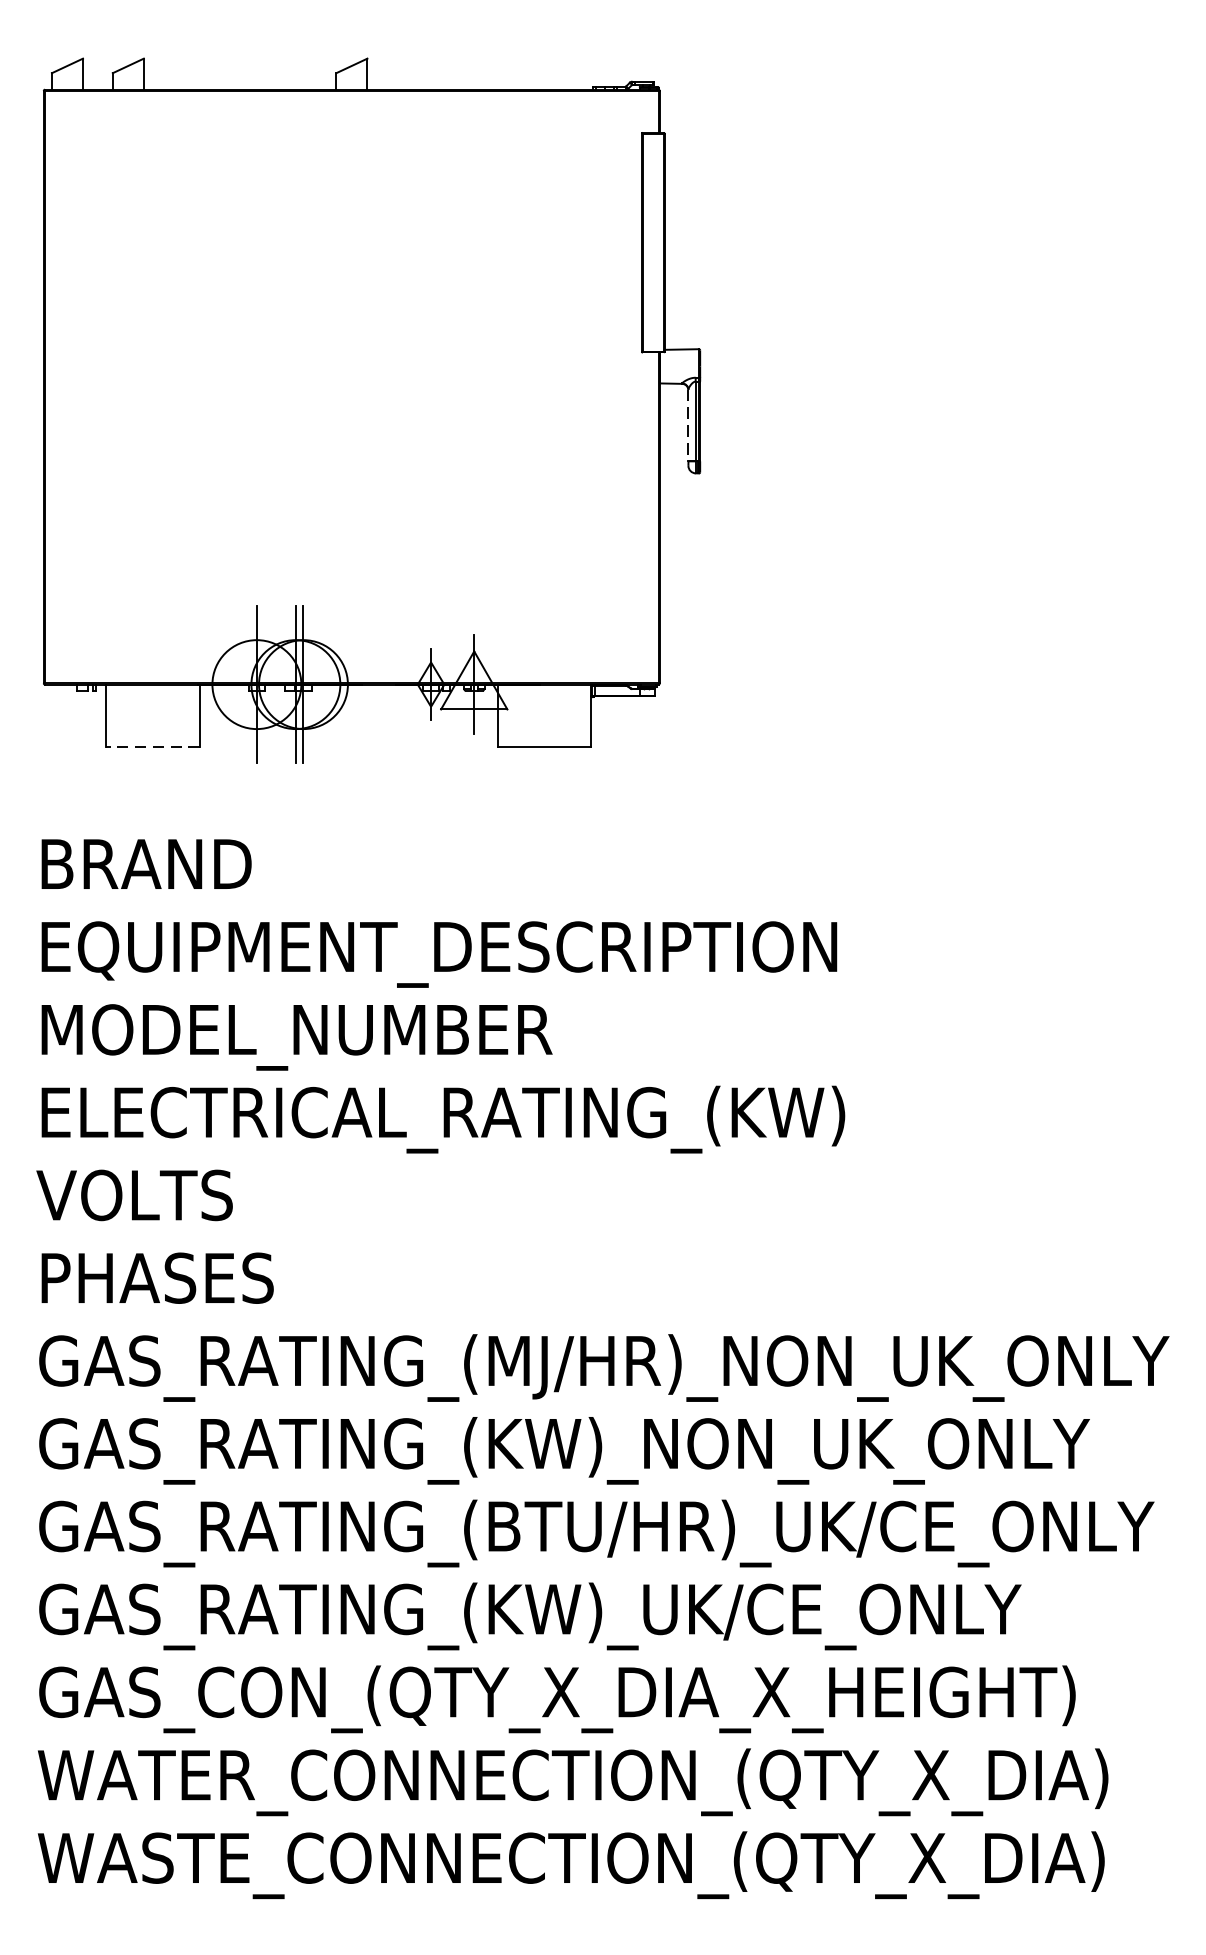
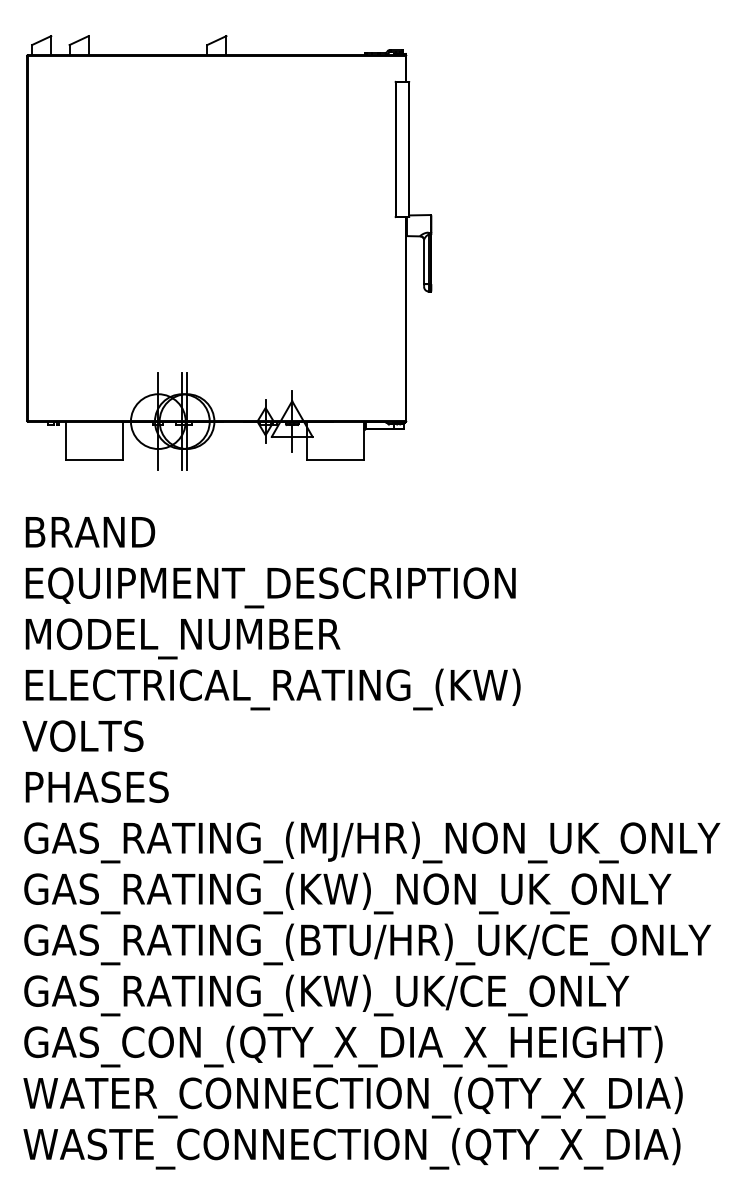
line: (689, 426) -> (424, 262), dashed -> solid
line: (153, 746) -> (94, 459), dashed -> solid

